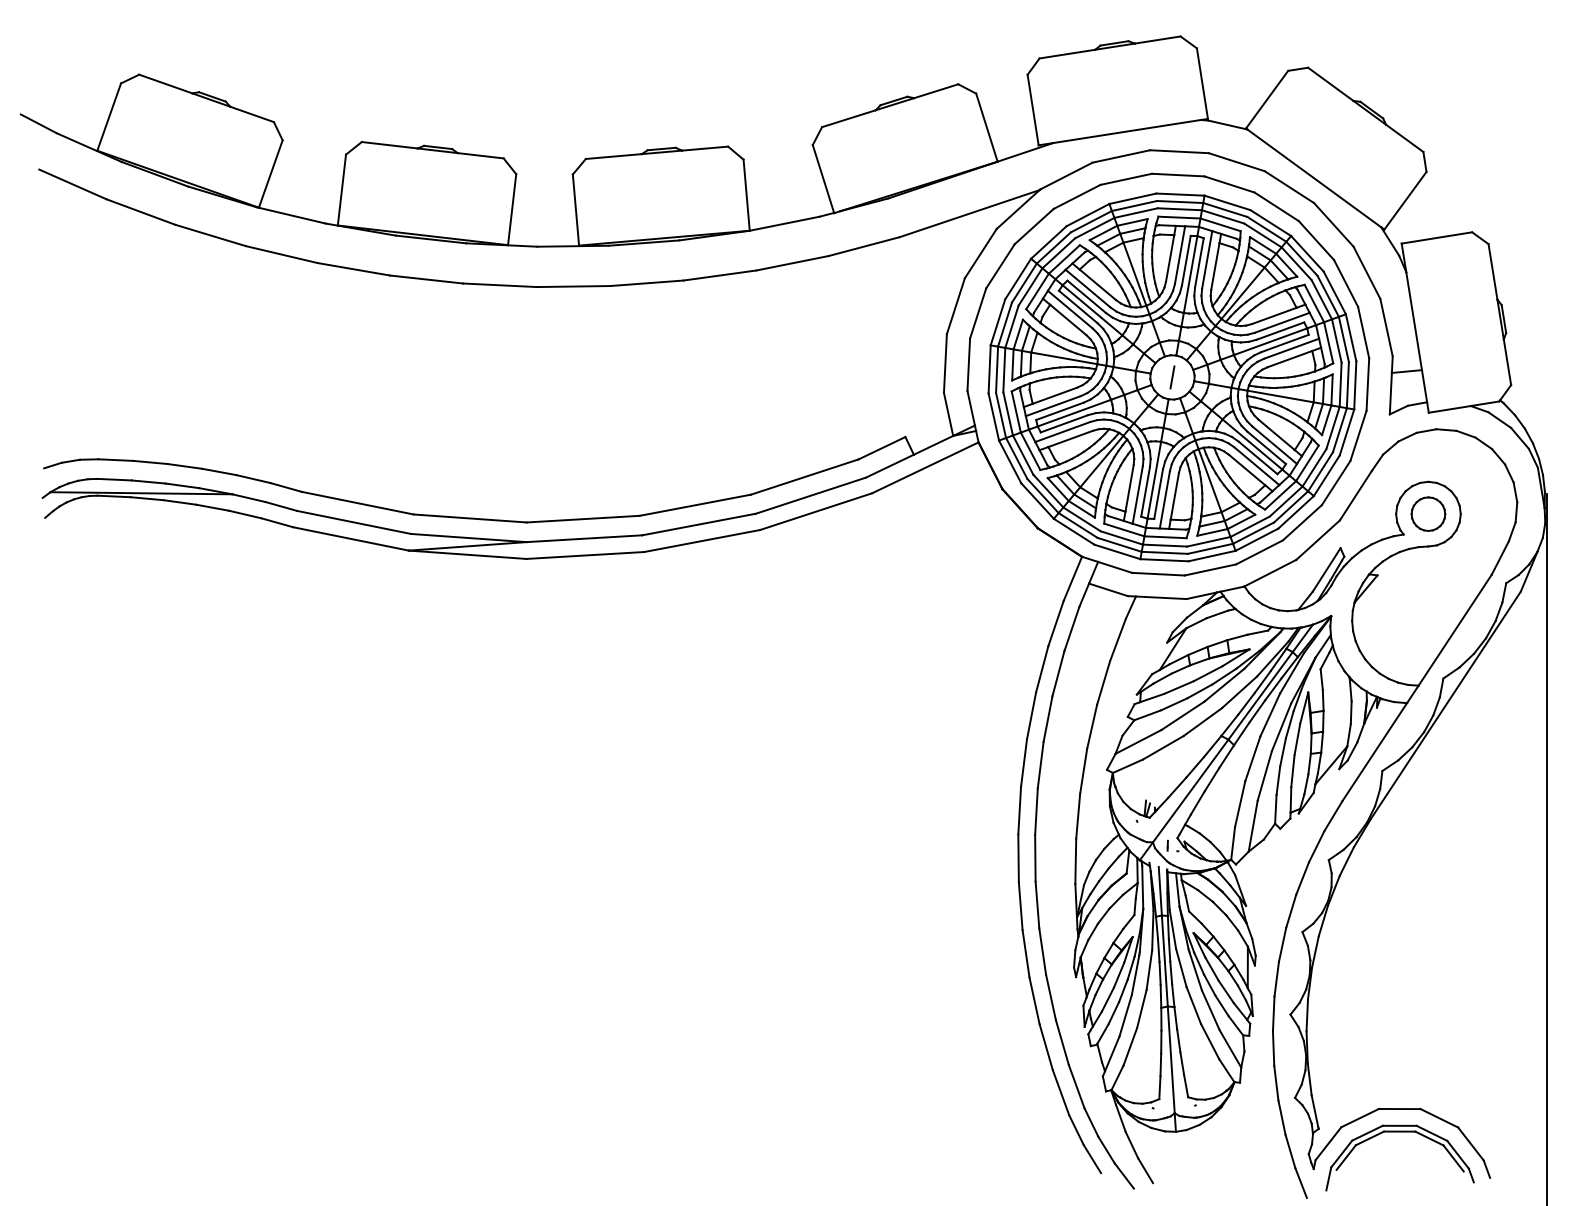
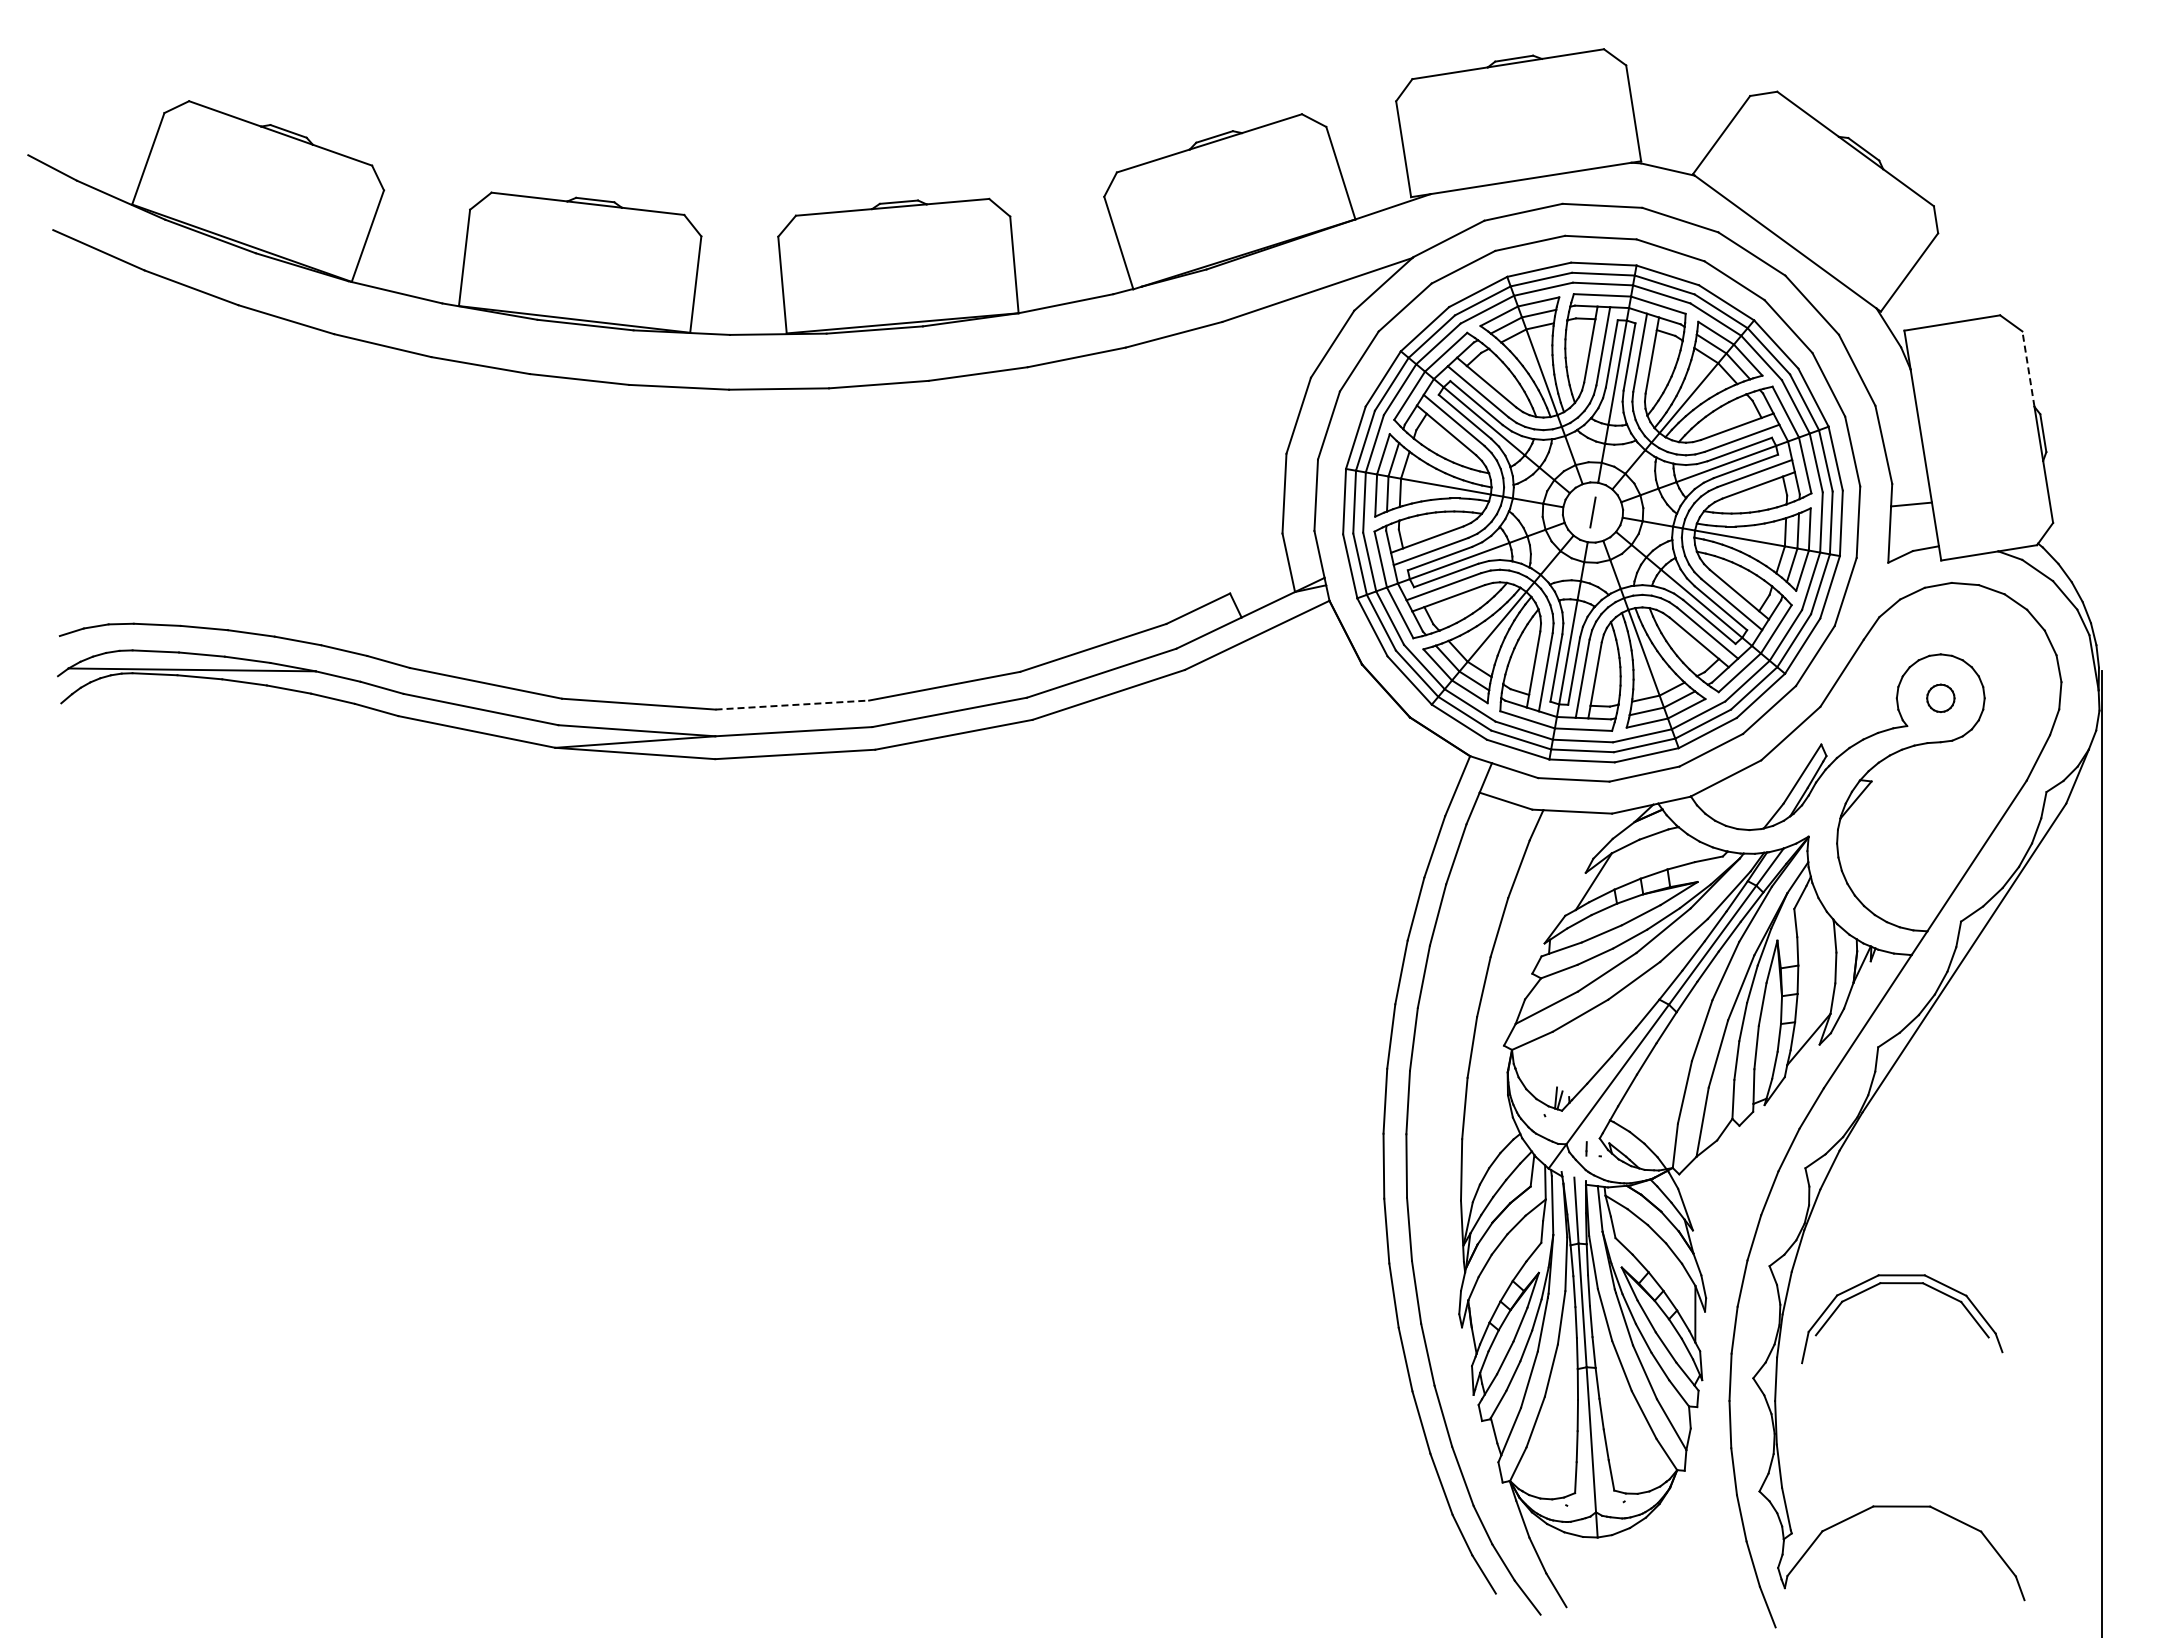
line: (1493, 271) -> (2028, 368), solid -> dashed
part: (1428, 514) -> (1940, 698), size x0.6
line: (583, 519) -> (792, 705), solid -> dashed
part: (1400, 1132) -> (1902, 1284), moved

